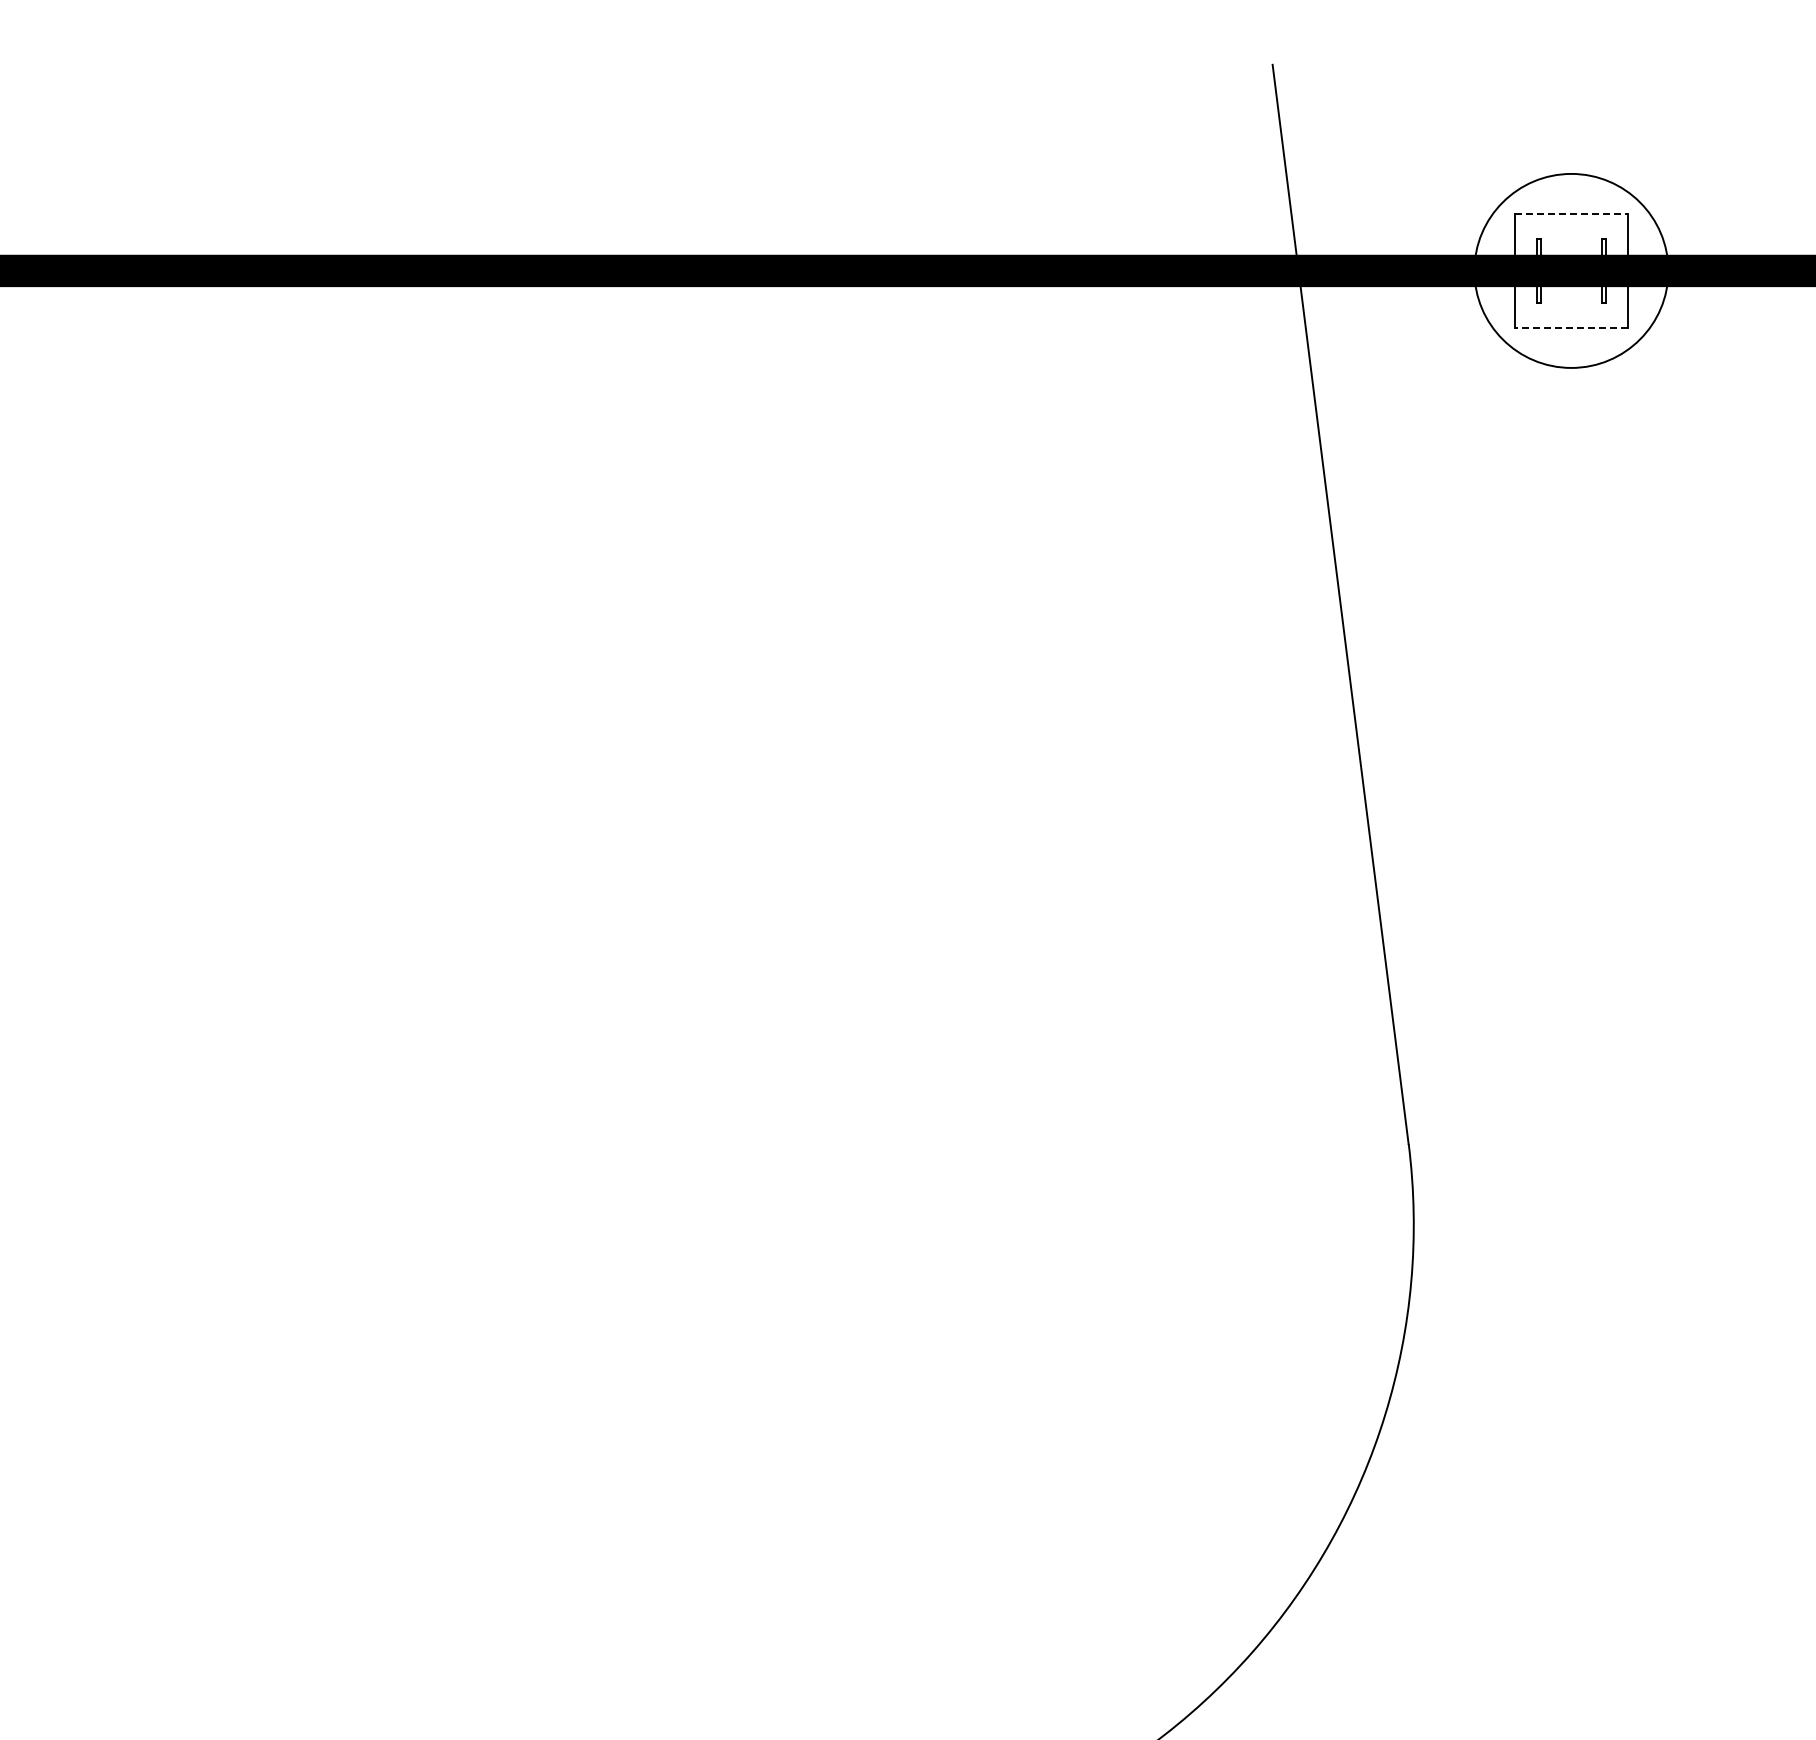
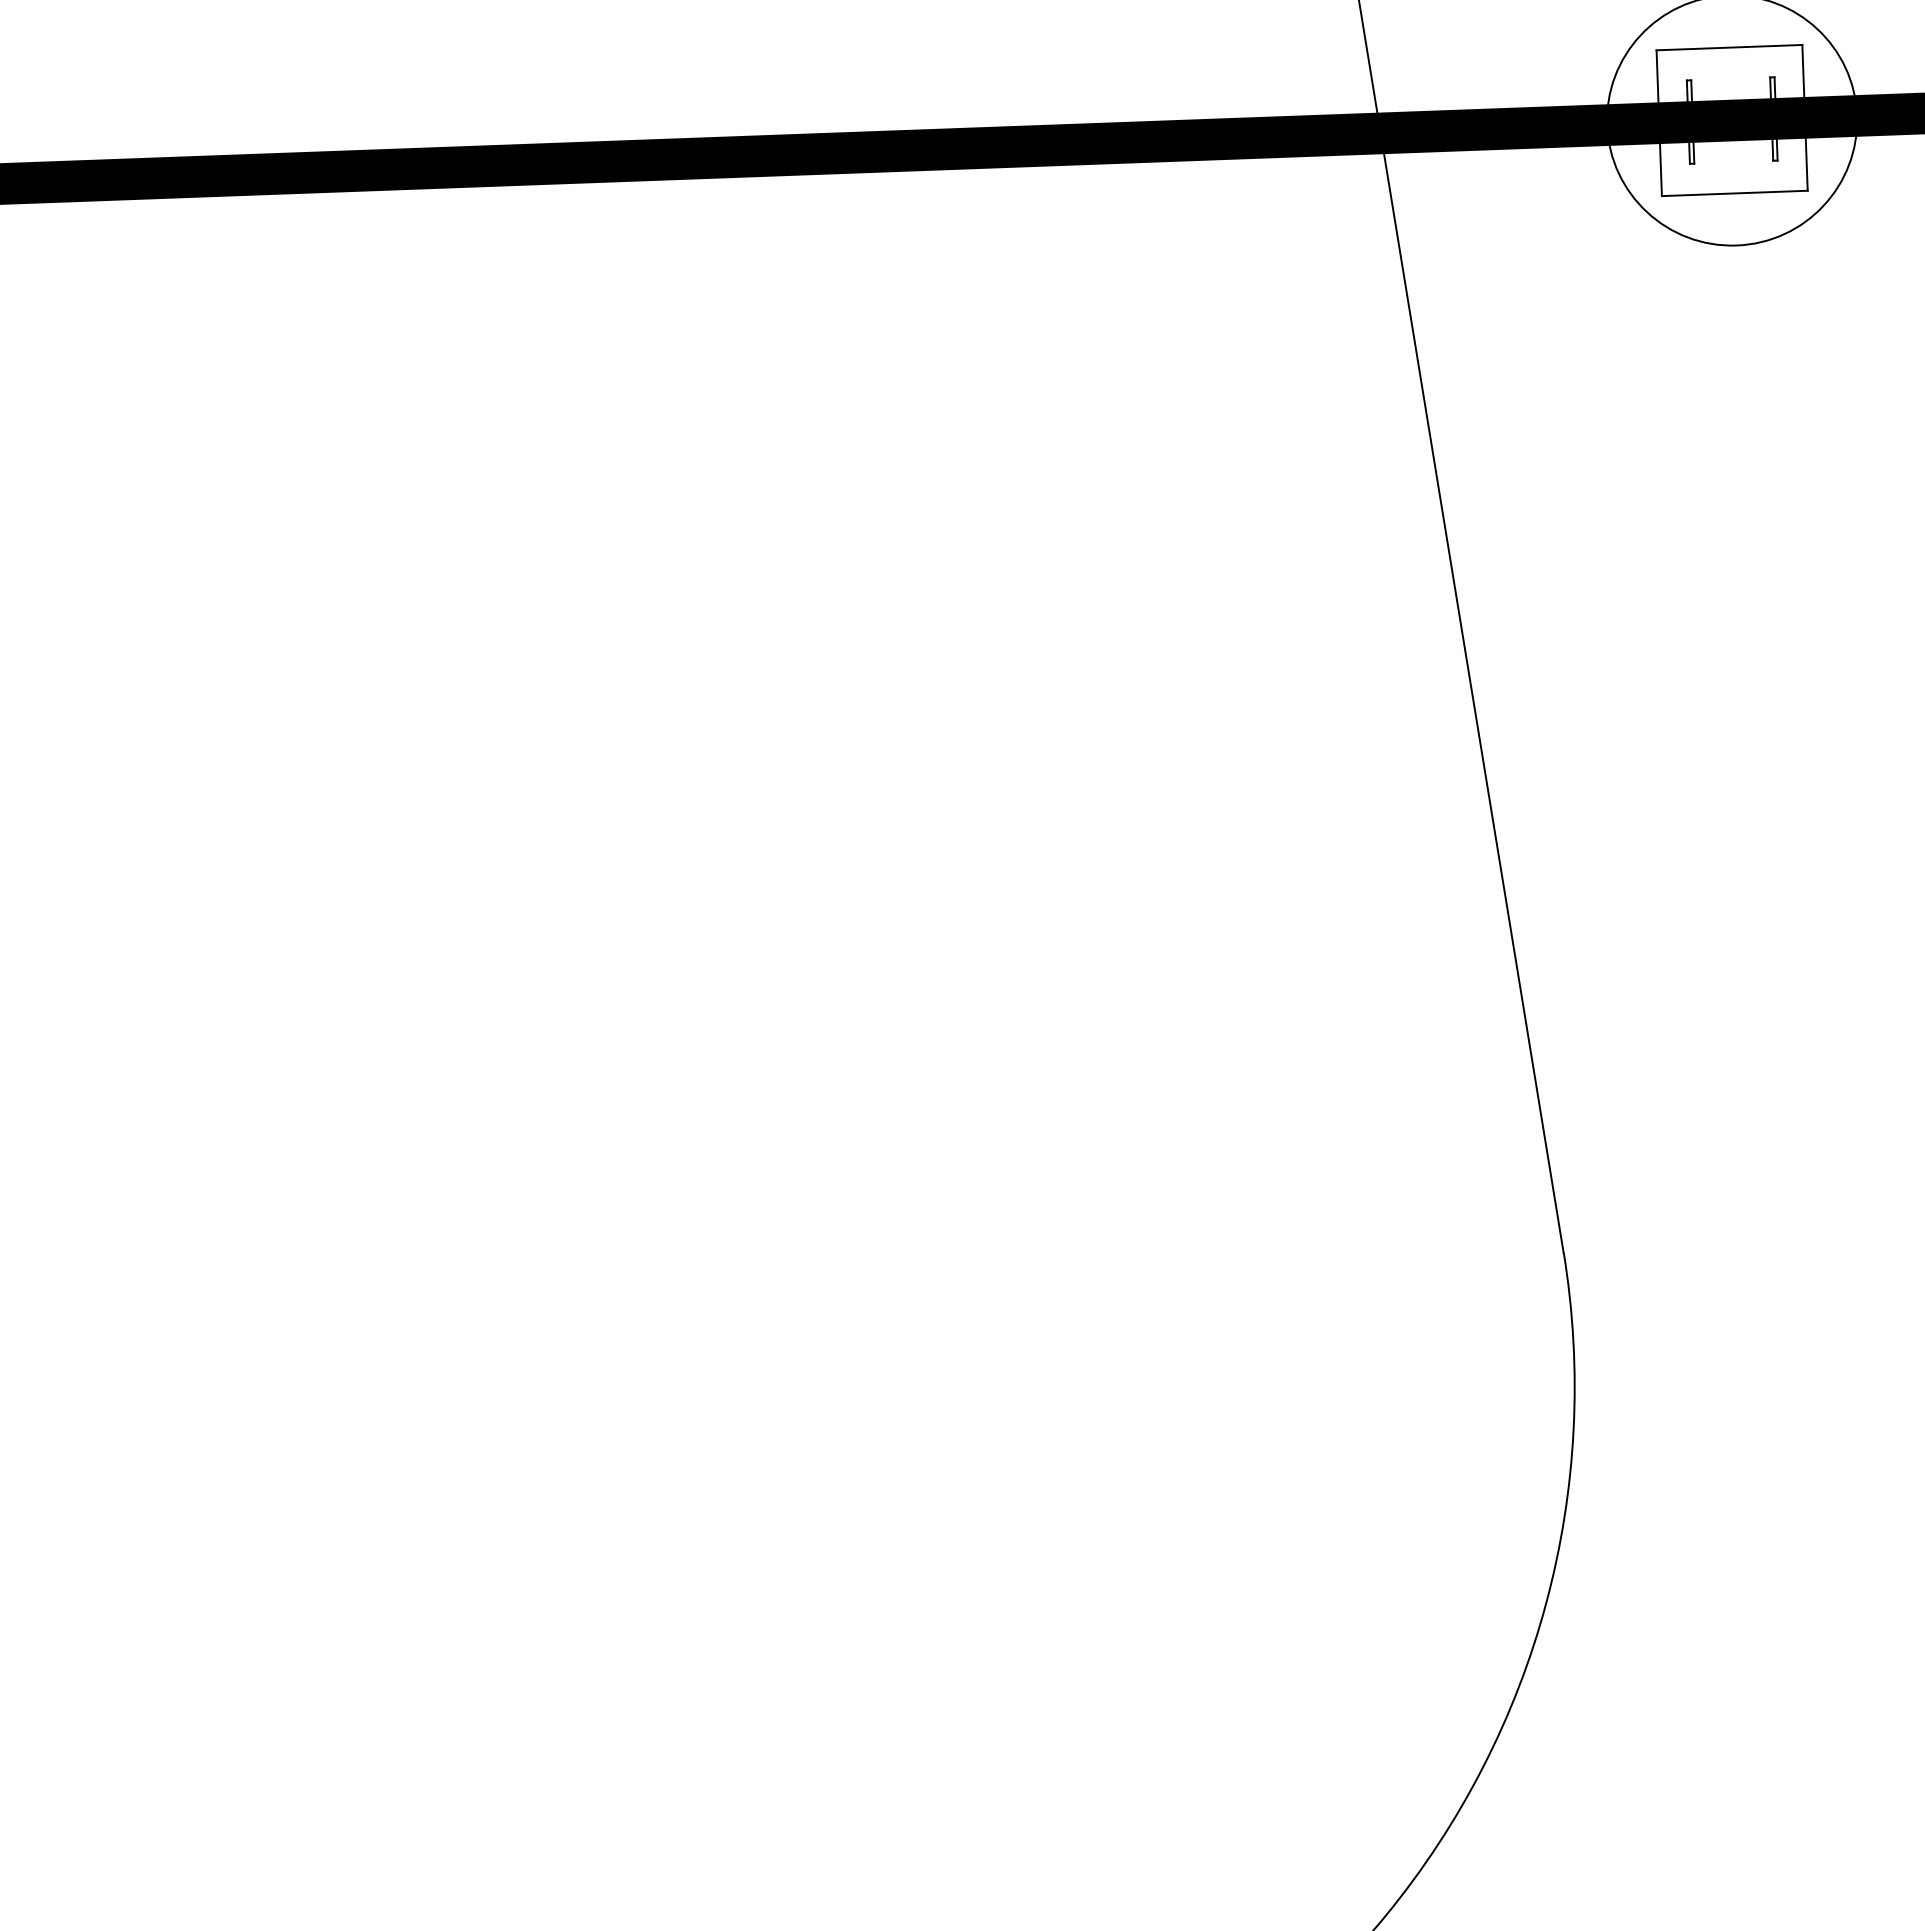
line: (1571, 214) -> (1729, 47), dashed -> solid
line: (1571, 327) -> (1734, 193), dashed -> solid

